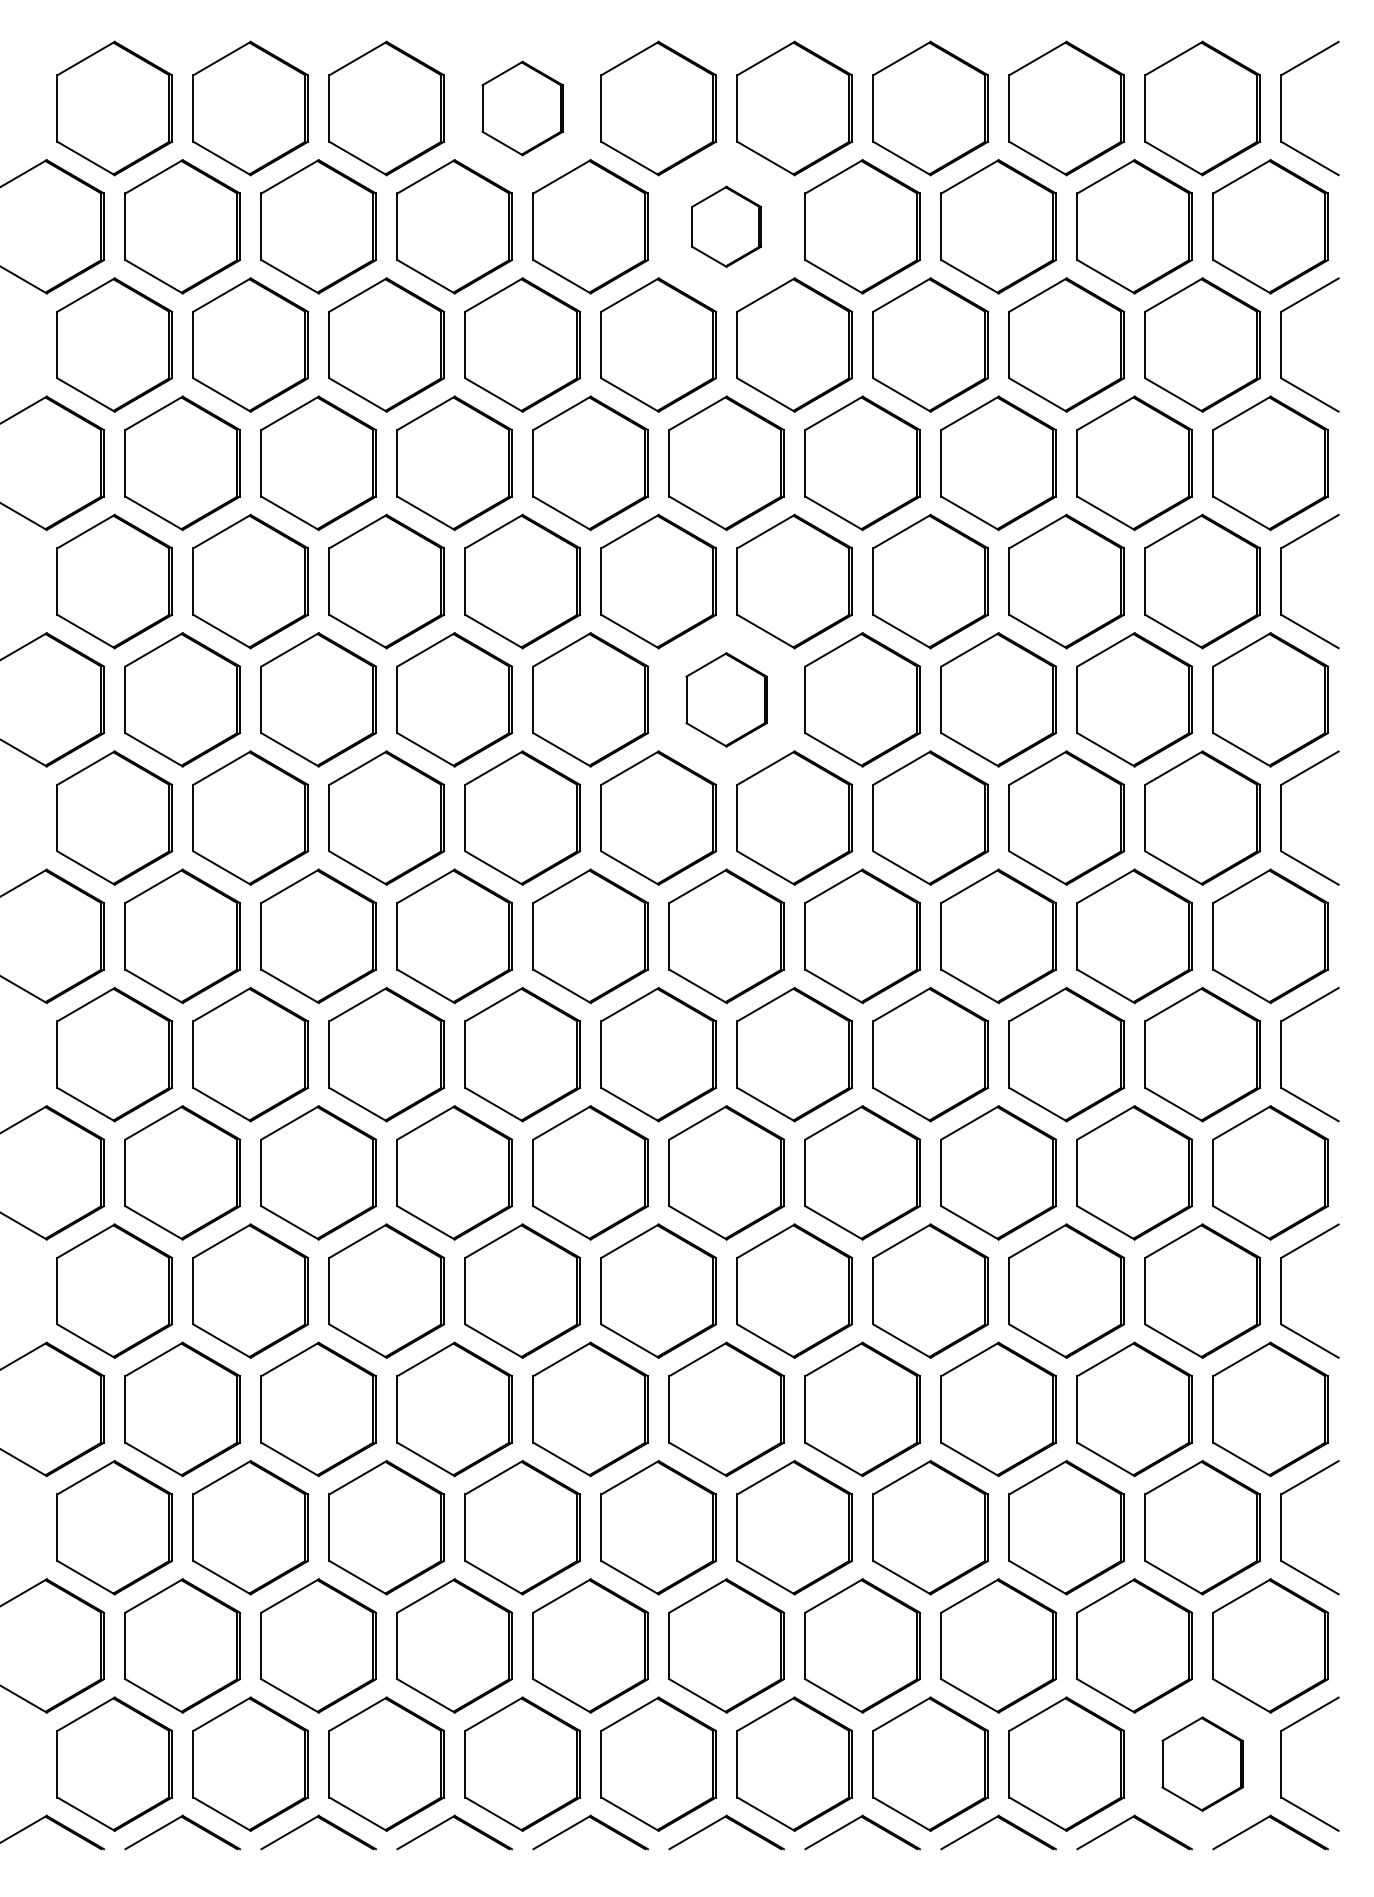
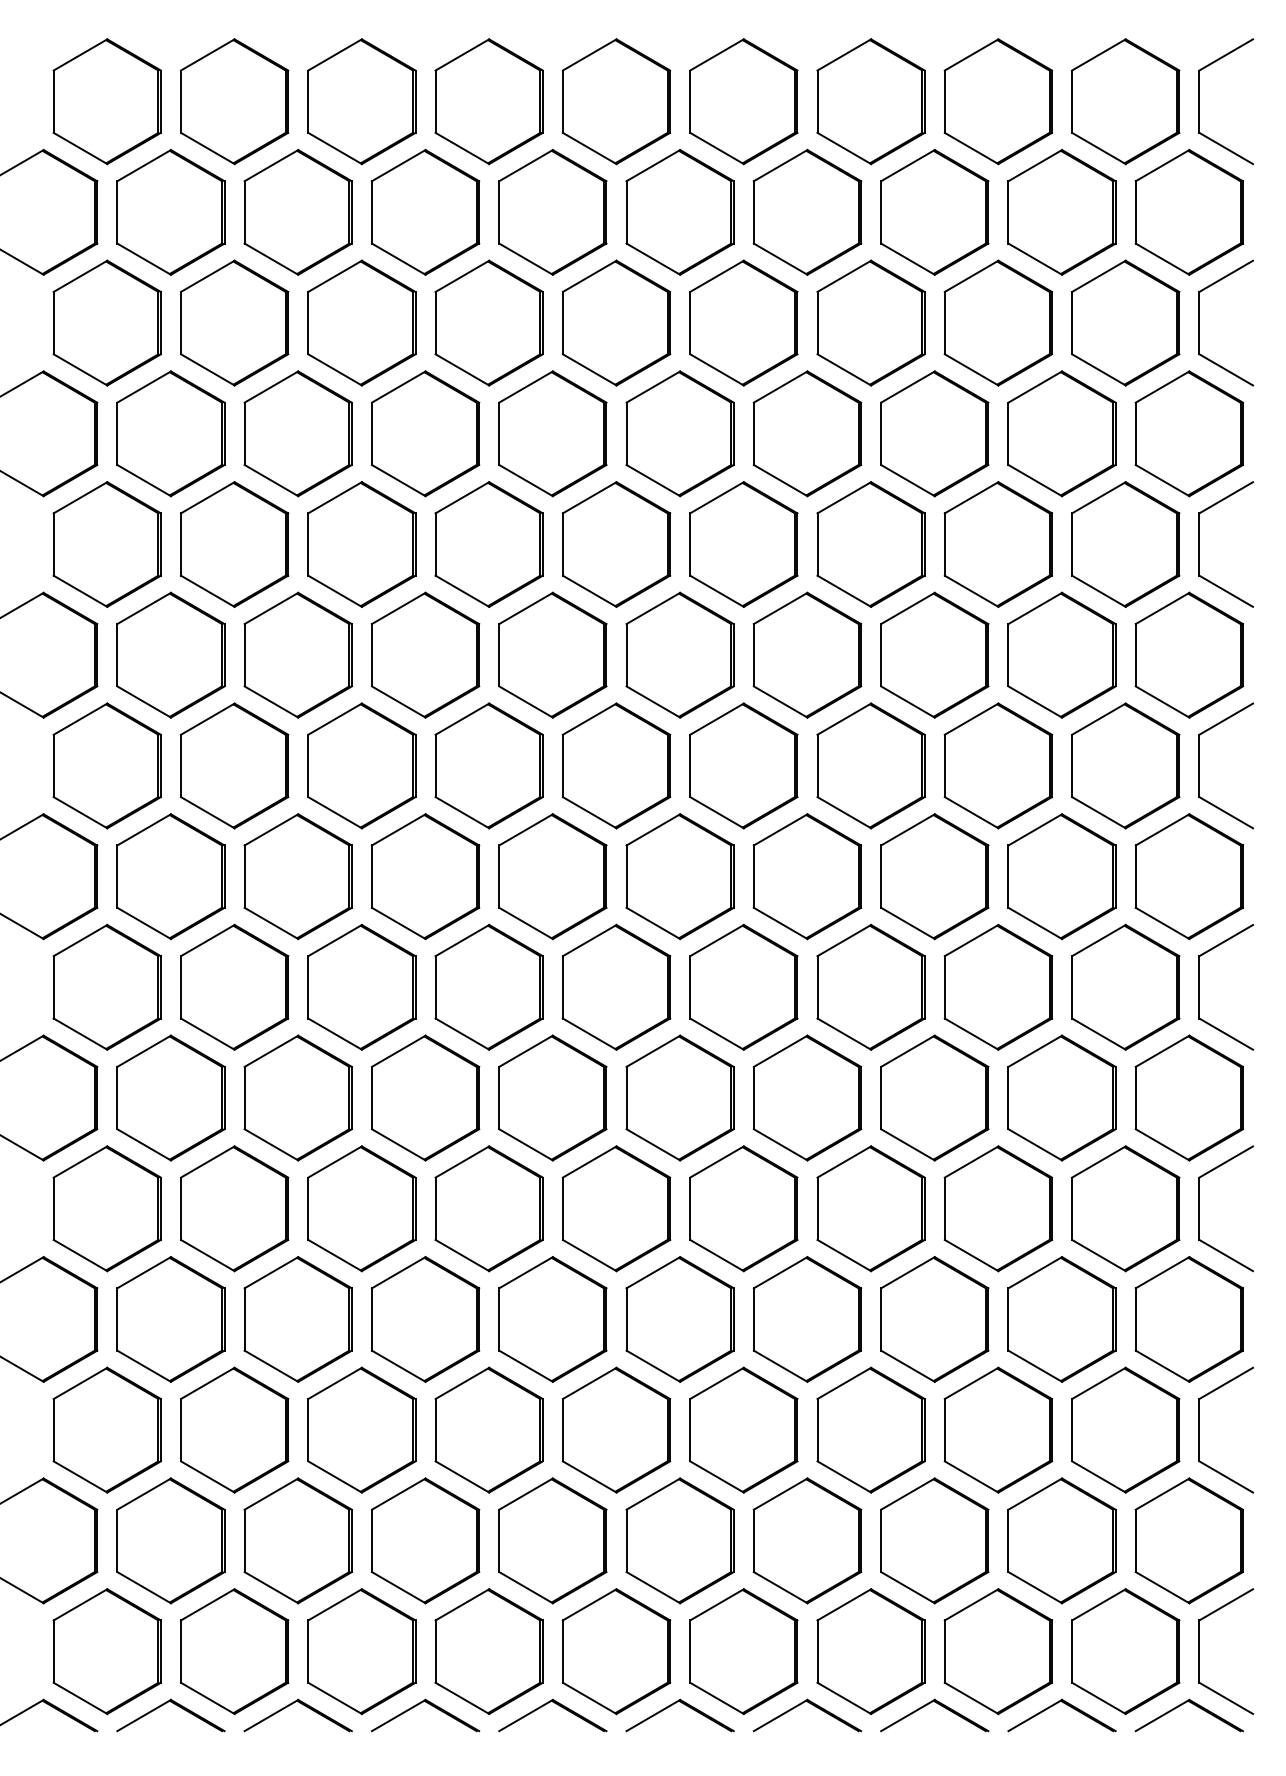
part: (522, 108) -> (489, 101), size x1.43
part: (726, 226) -> (679, 212), size x1.67
part: (726, 699) -> (679, 654), size x1.43
part: (1202, 1763) -> (1125, 1650), size x1.43

